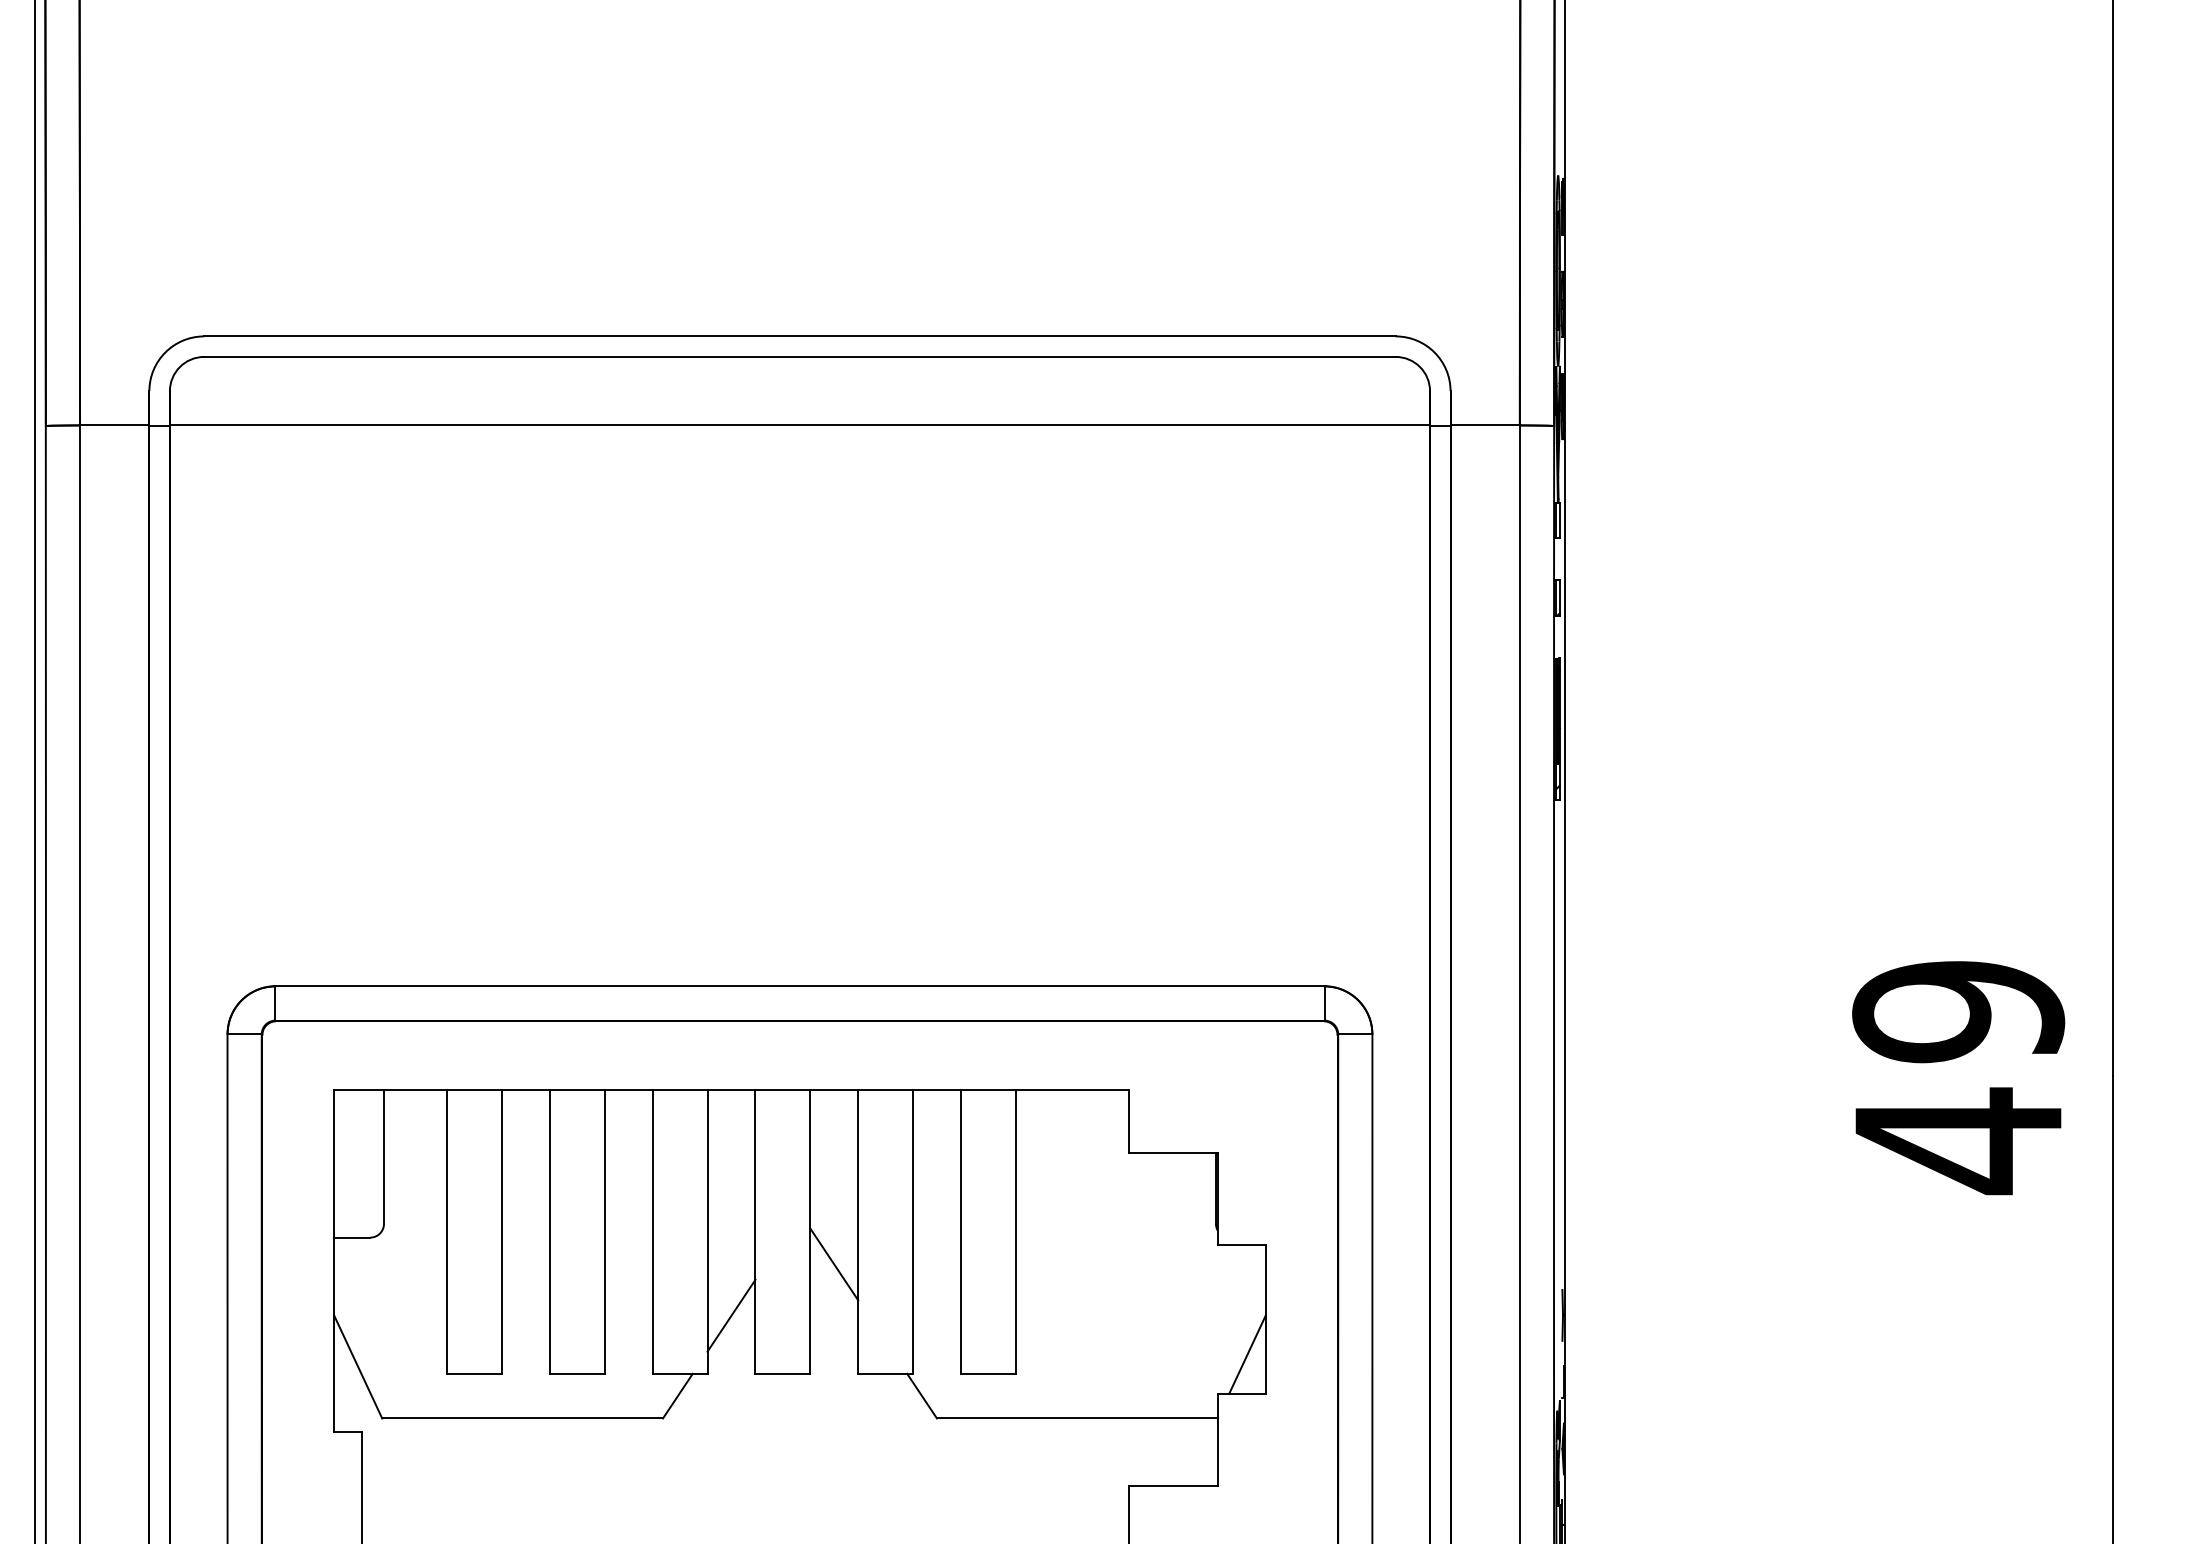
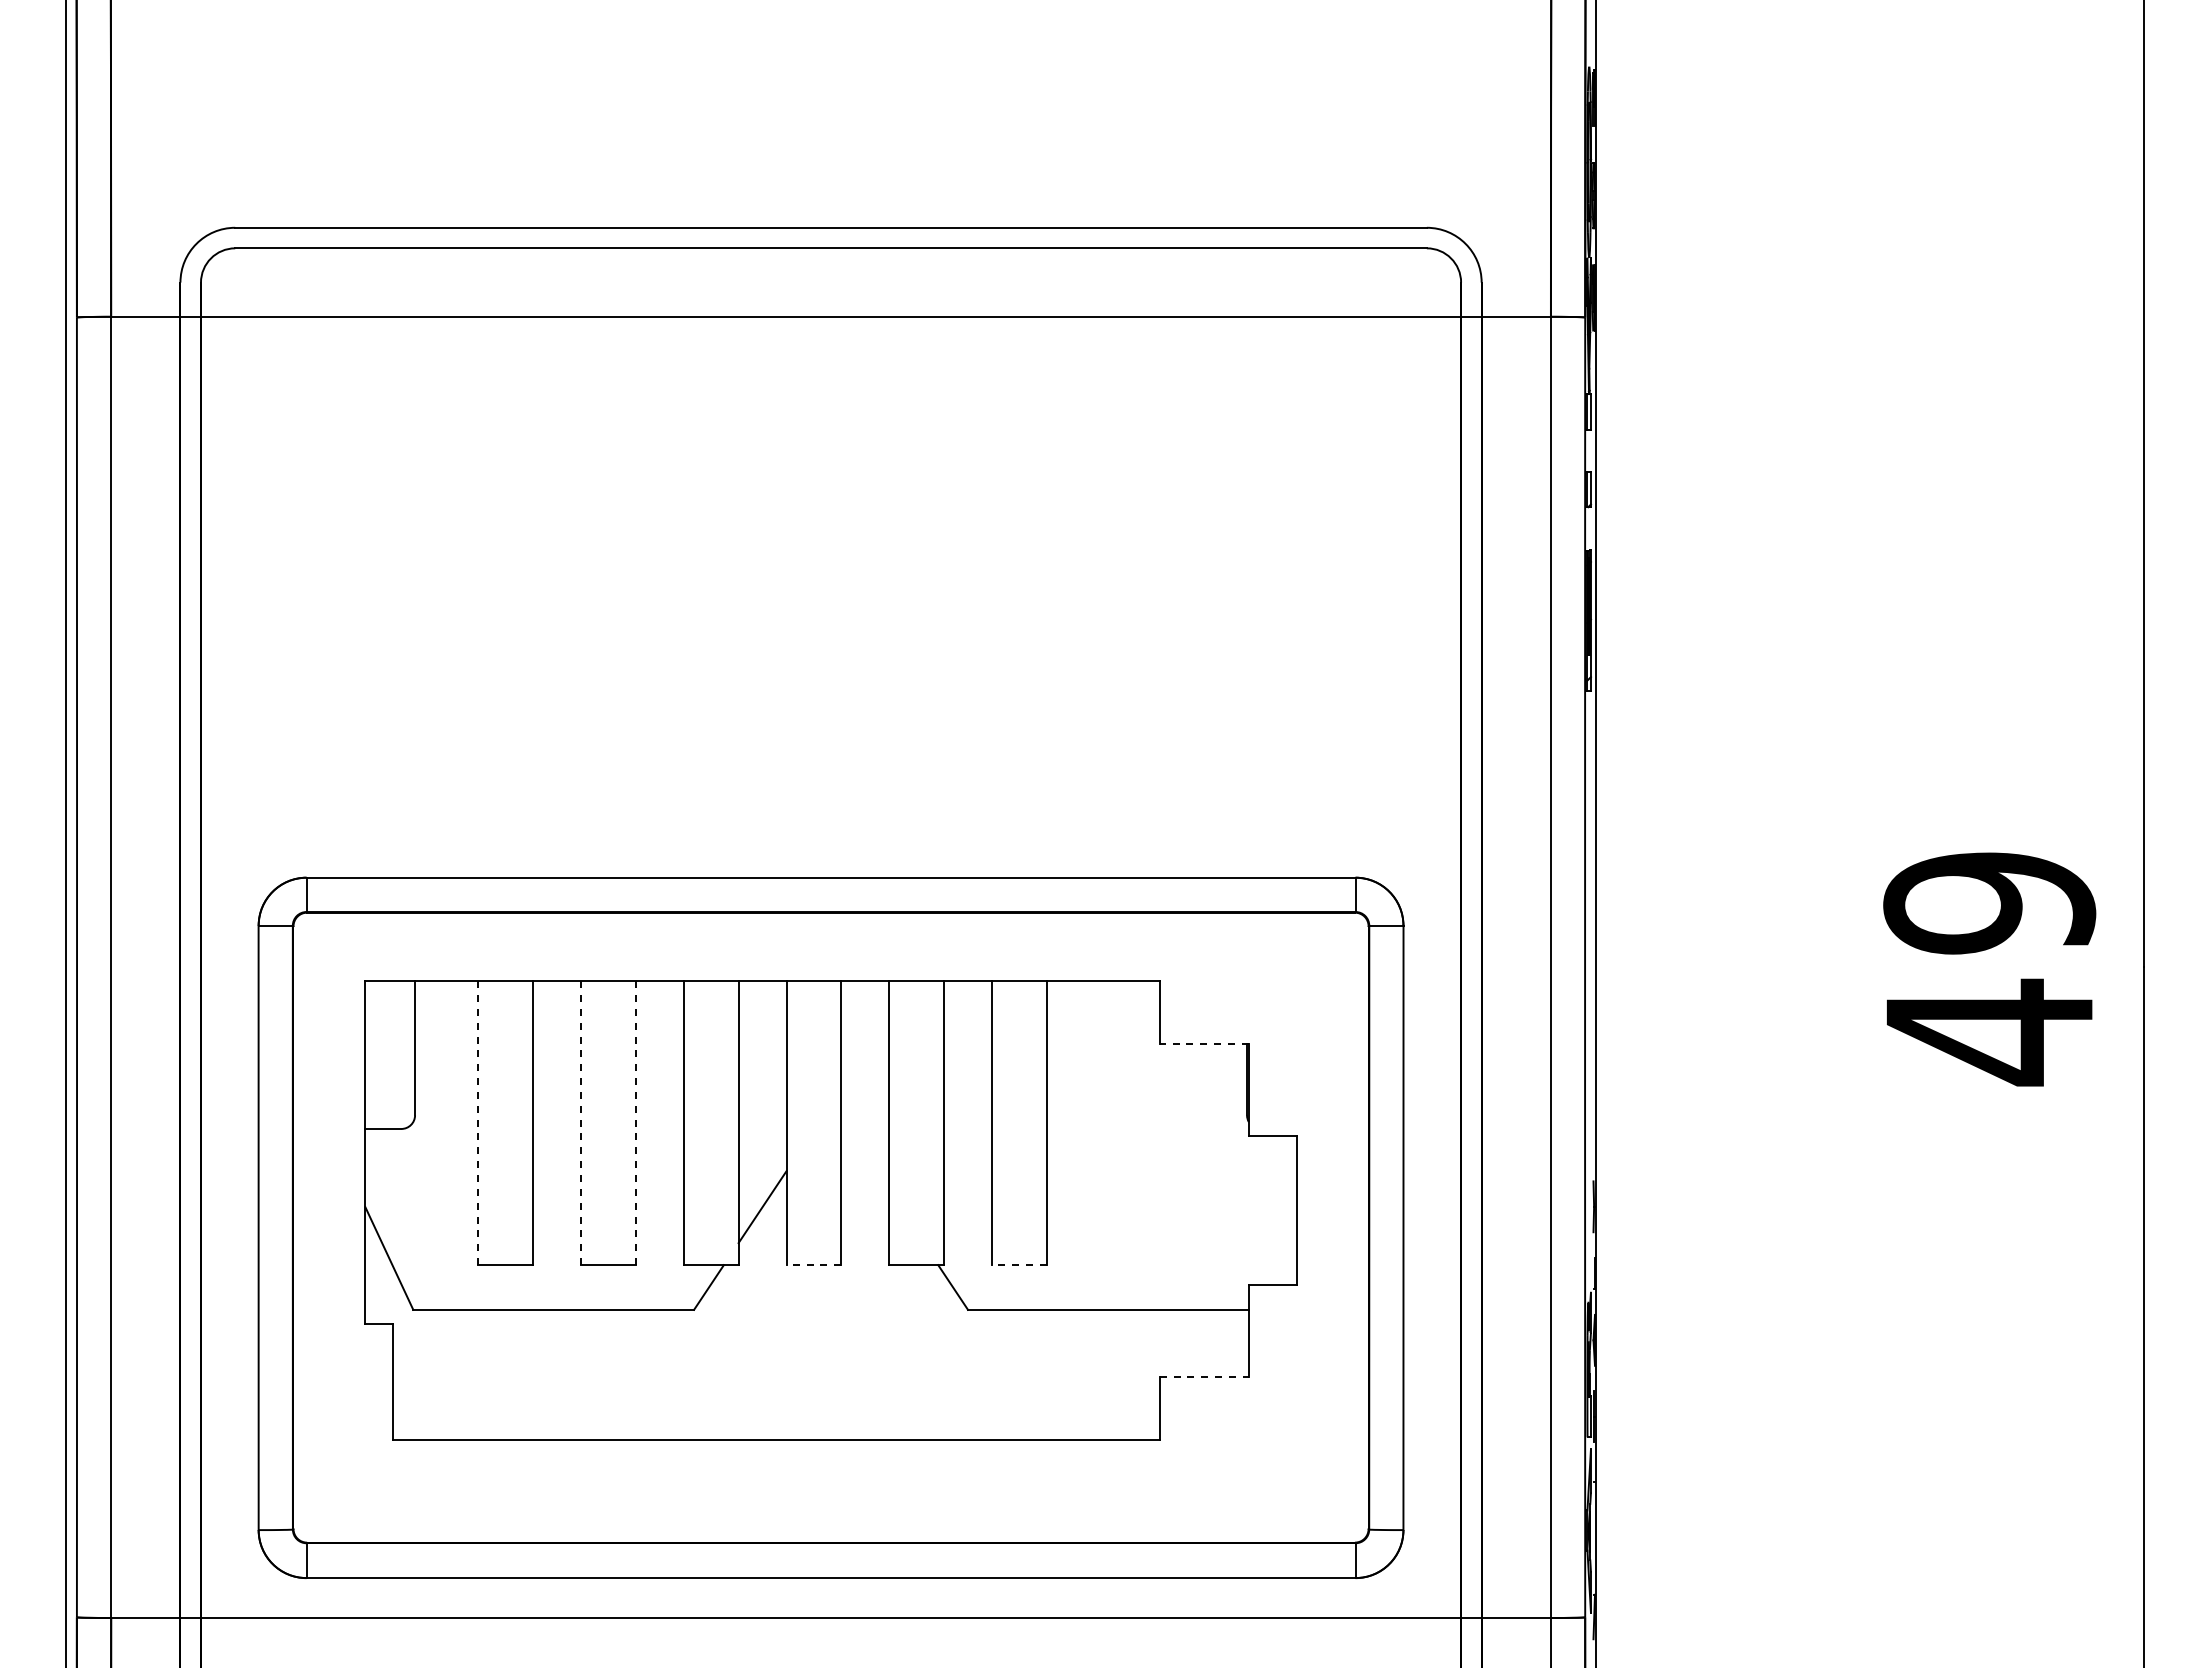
line: (1173, 1153) -> (1204, 1044), solid -> dashed
line: (447, 1231) -> (478, 1122), solid -> dashed
line: (550, 1231) -> (581, 1122), solid -> dashed
line: (604, 1231) -> (635, 1122), solid -> dashed
line: (834, 1264) -> (865, 1155), removed
line: (1247, 1355) -> (1278, 1246), removed
line: (782, 1374) -> (813, 1265), solid -> dashed
line: (987, 1374) -> (1018, 1265), solid -> dashed
line: (1173, 1485) -> (1204, 1376), solid -> dashed

